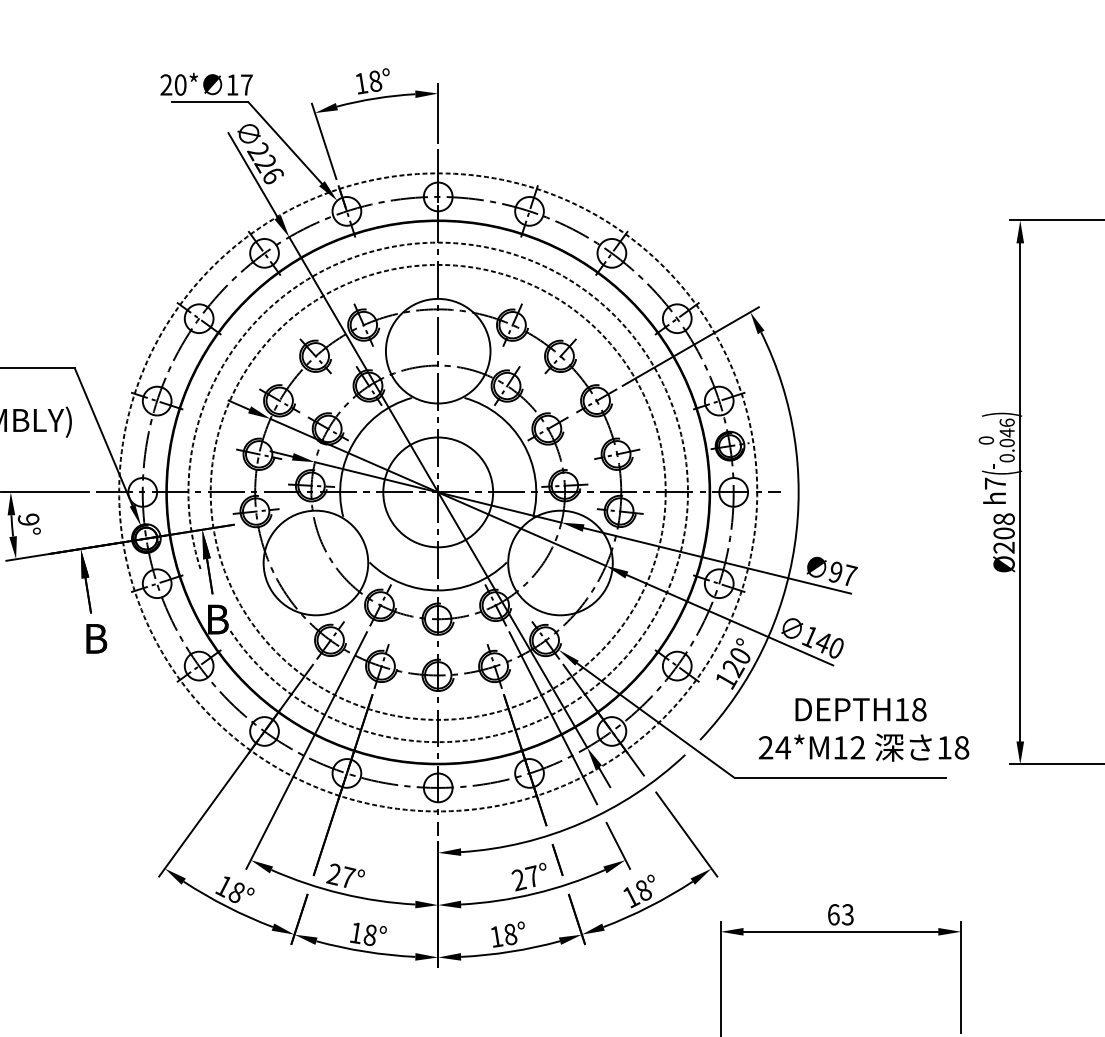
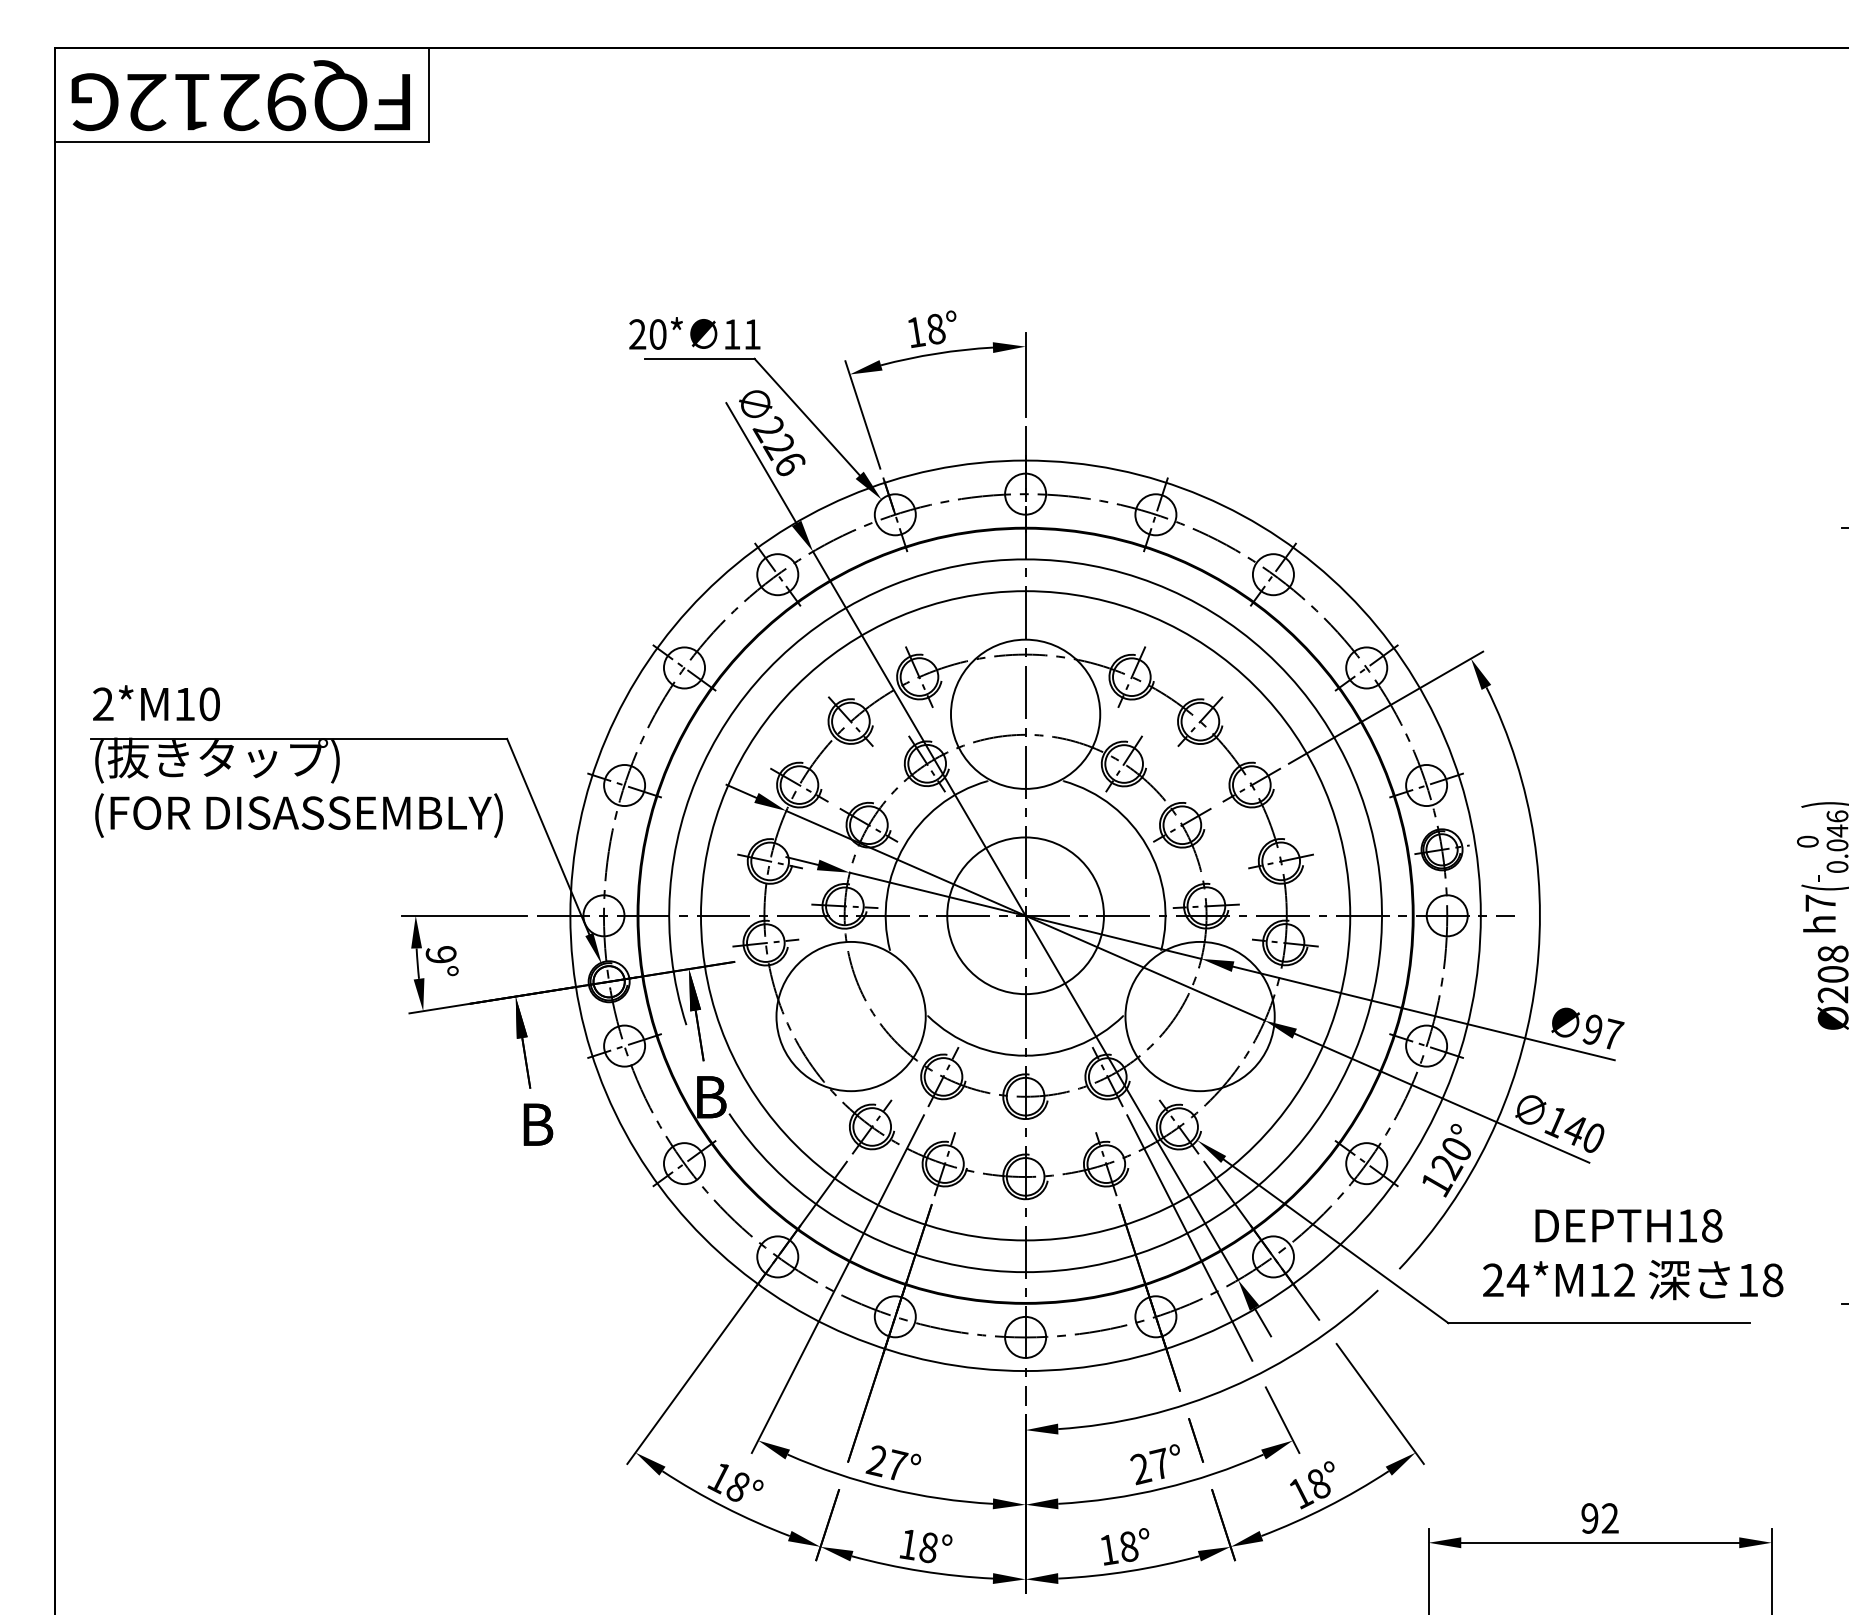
text: (246, 85) -> (752, 334), 17 -> 11
arc: (663, 383) -> (1346, 760), dashed -> solid
circle: (438, 492) -> (1025, 915), dashed -> solid
circle: (438, 492) -> (1025, 915), dashed -> solid
text: (840, 914) -> (1599, 1518), 63 -> 92

